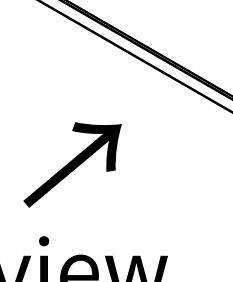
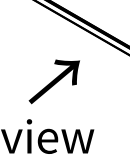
text: (70, 164) -> (53, 81), moved

